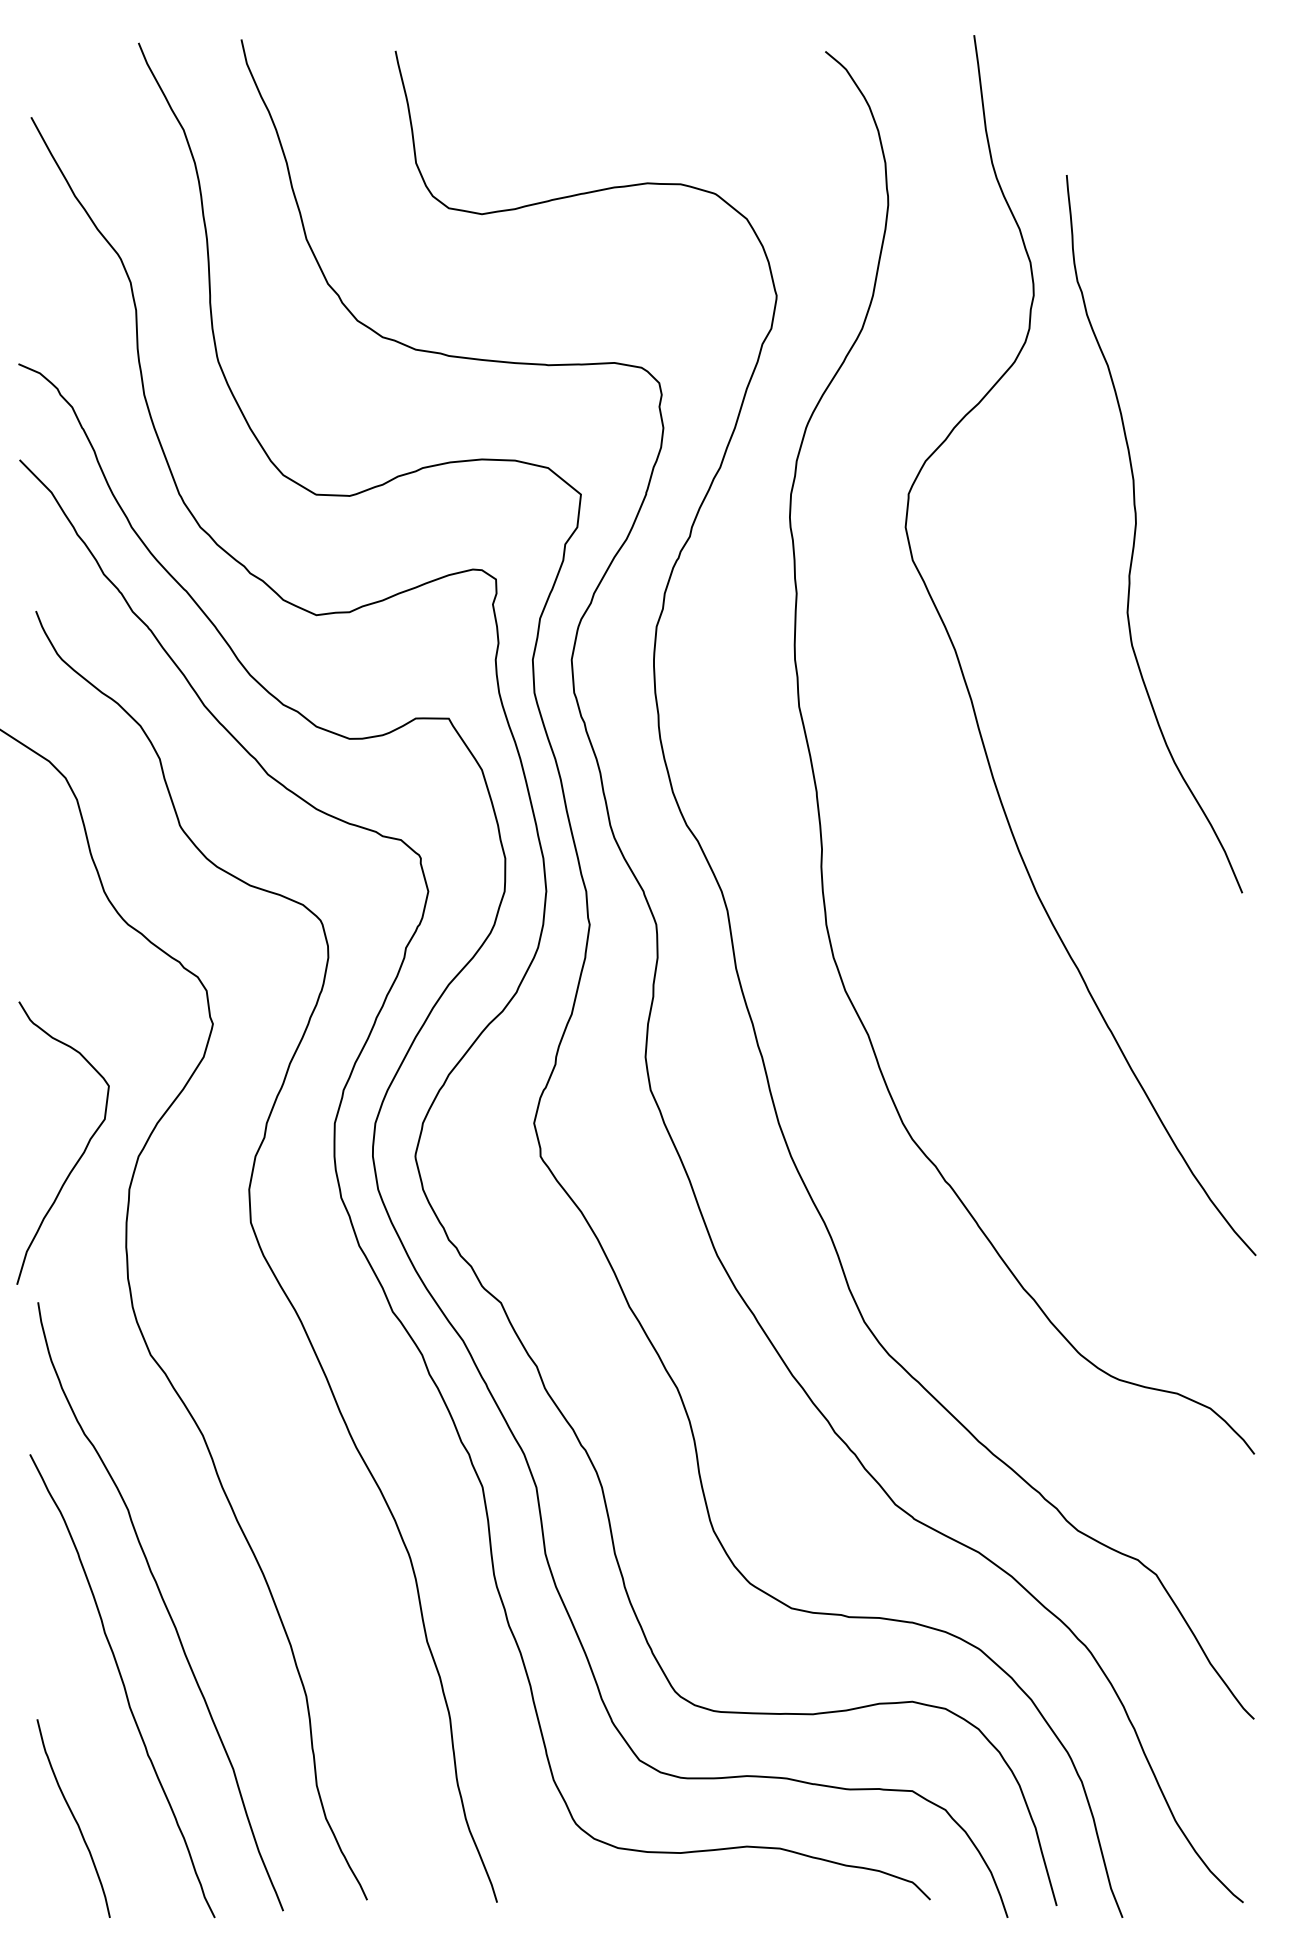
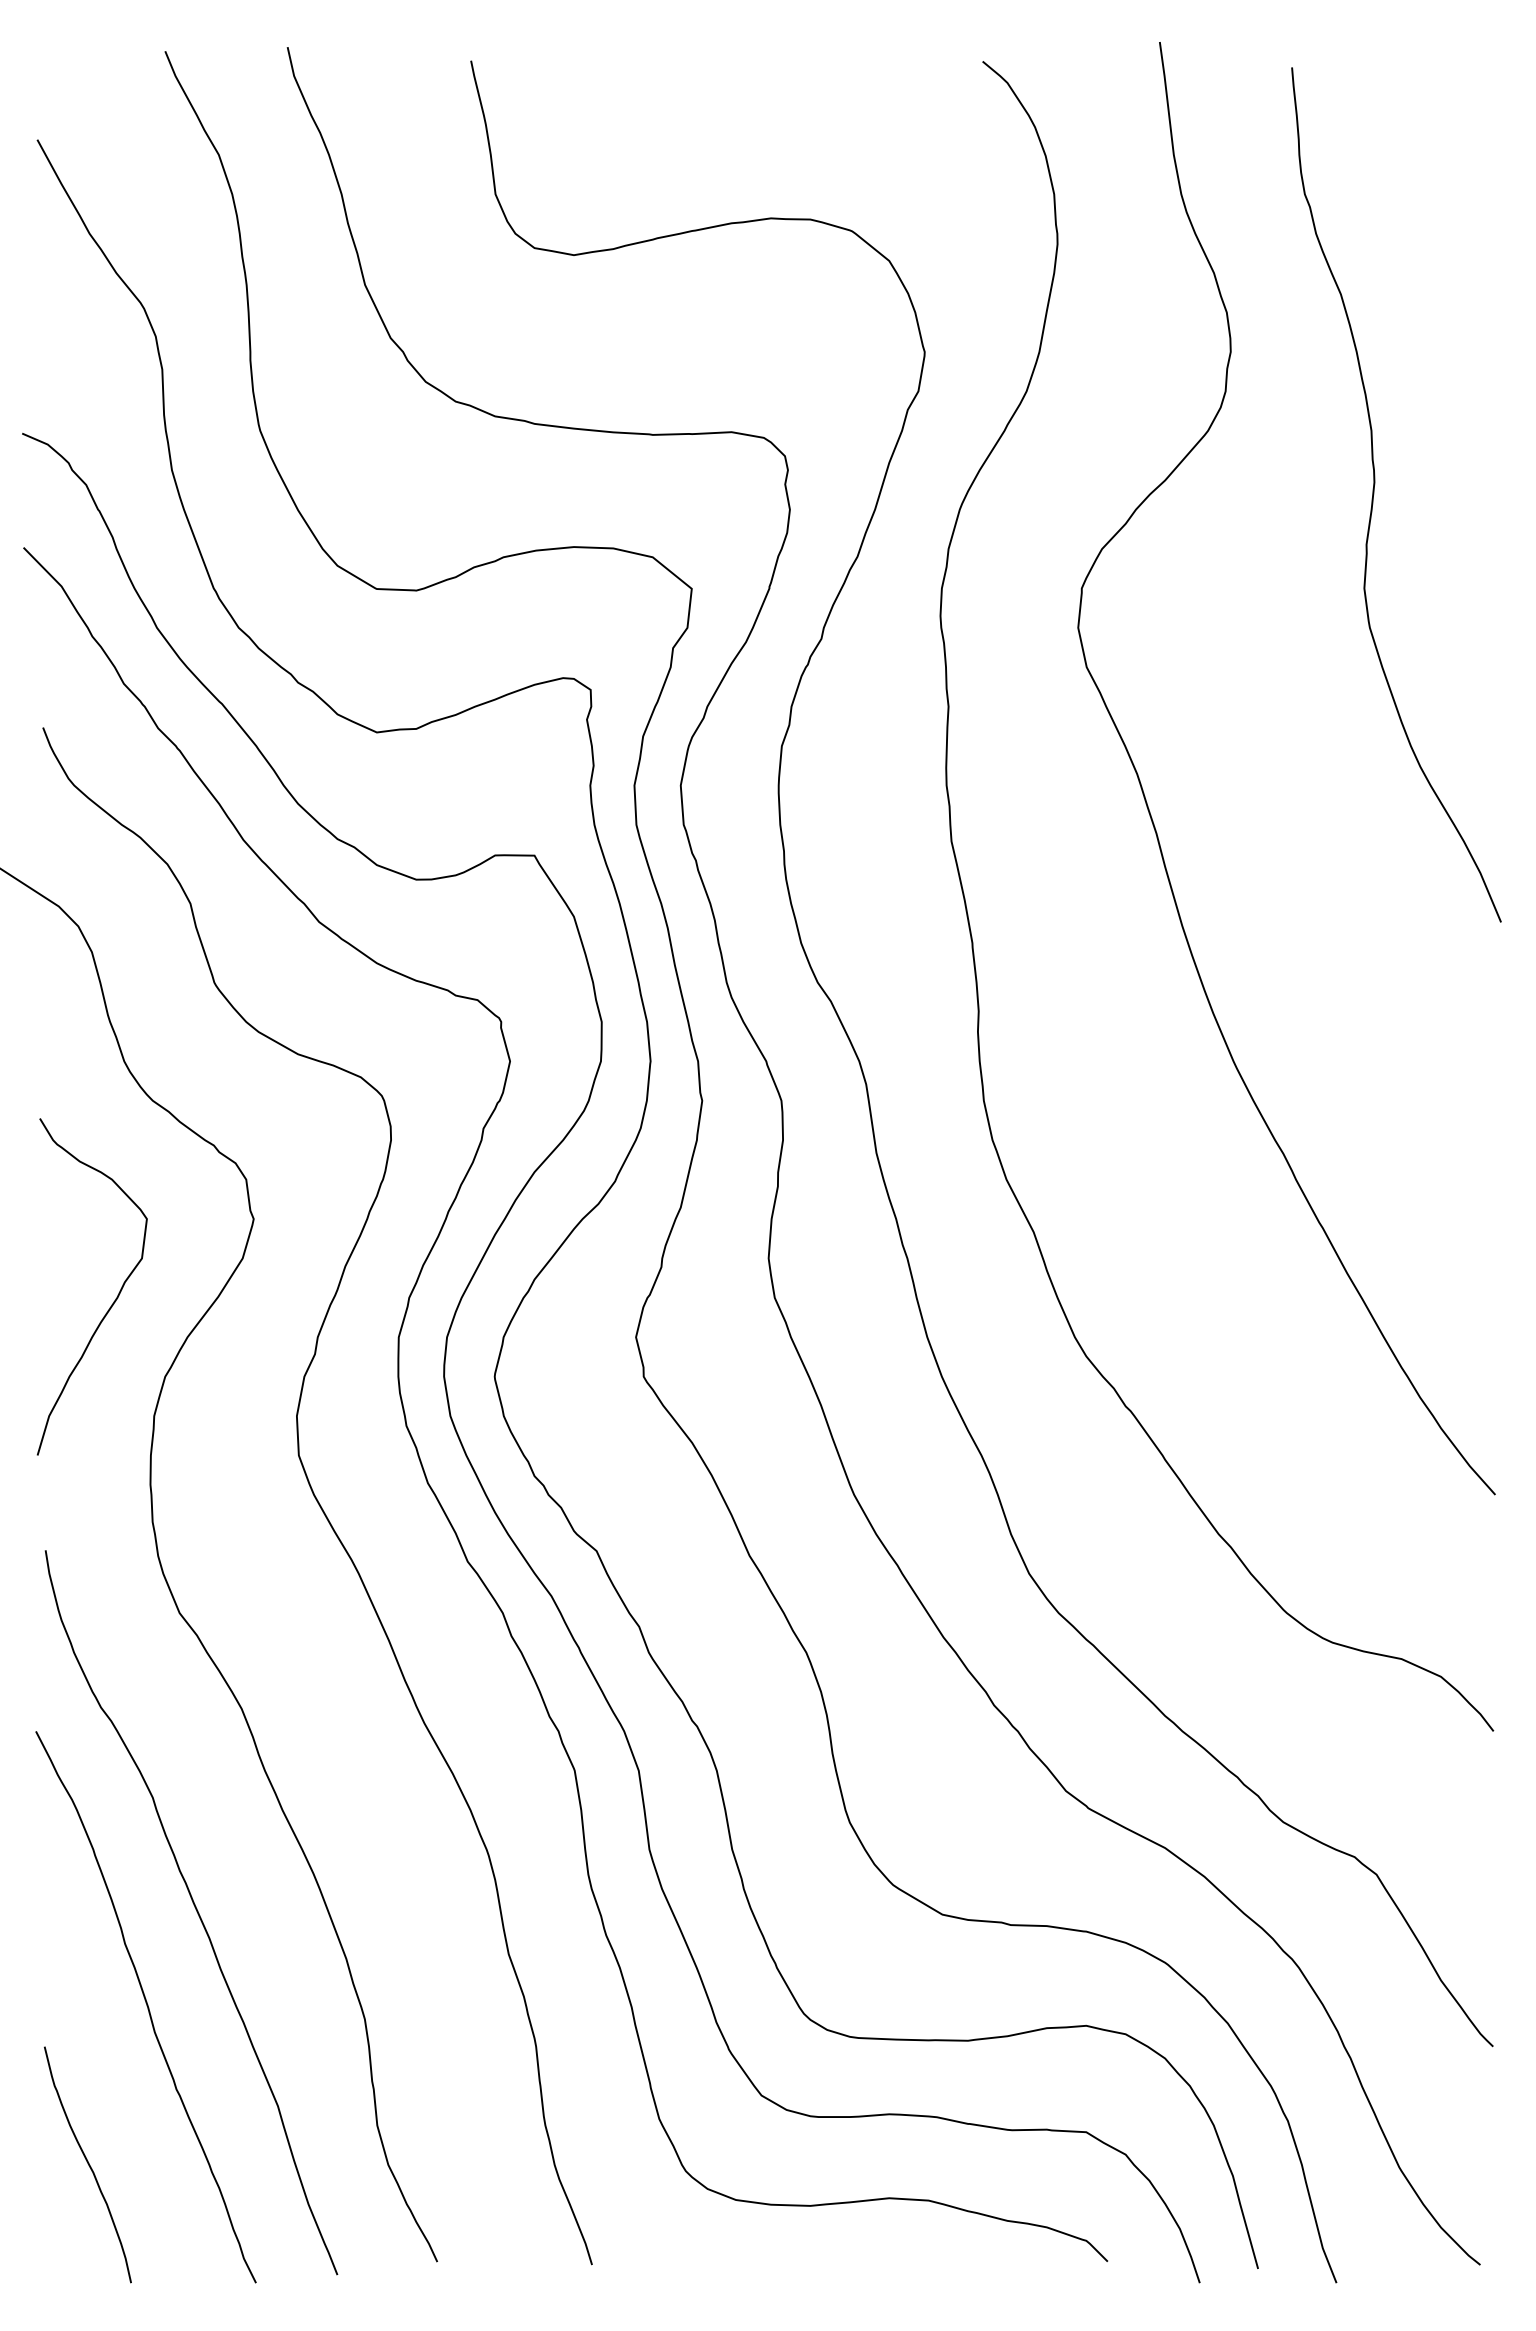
curve: (1136, 533) -> (1374, 494), moved
curve: (80, 1155) -> (113, 1301), moved

